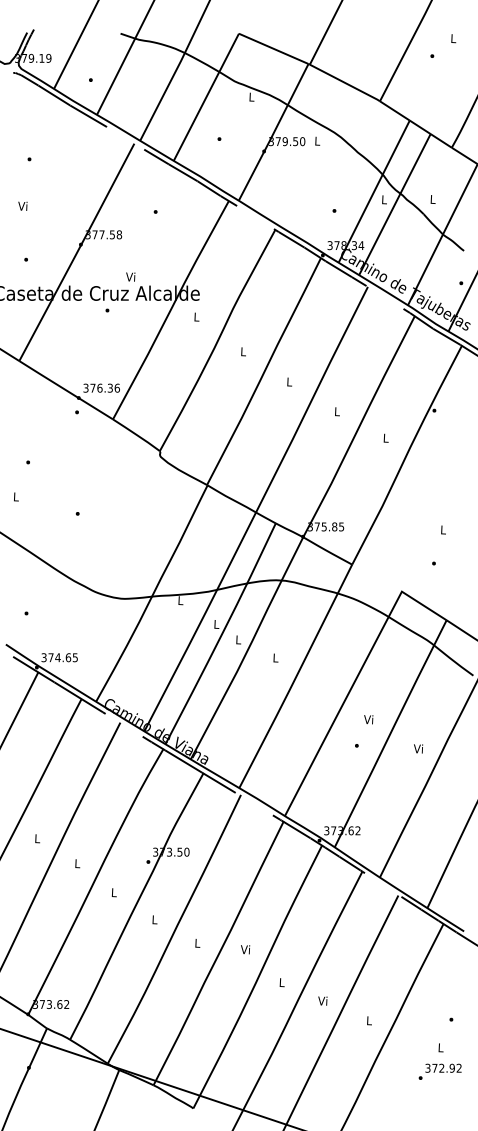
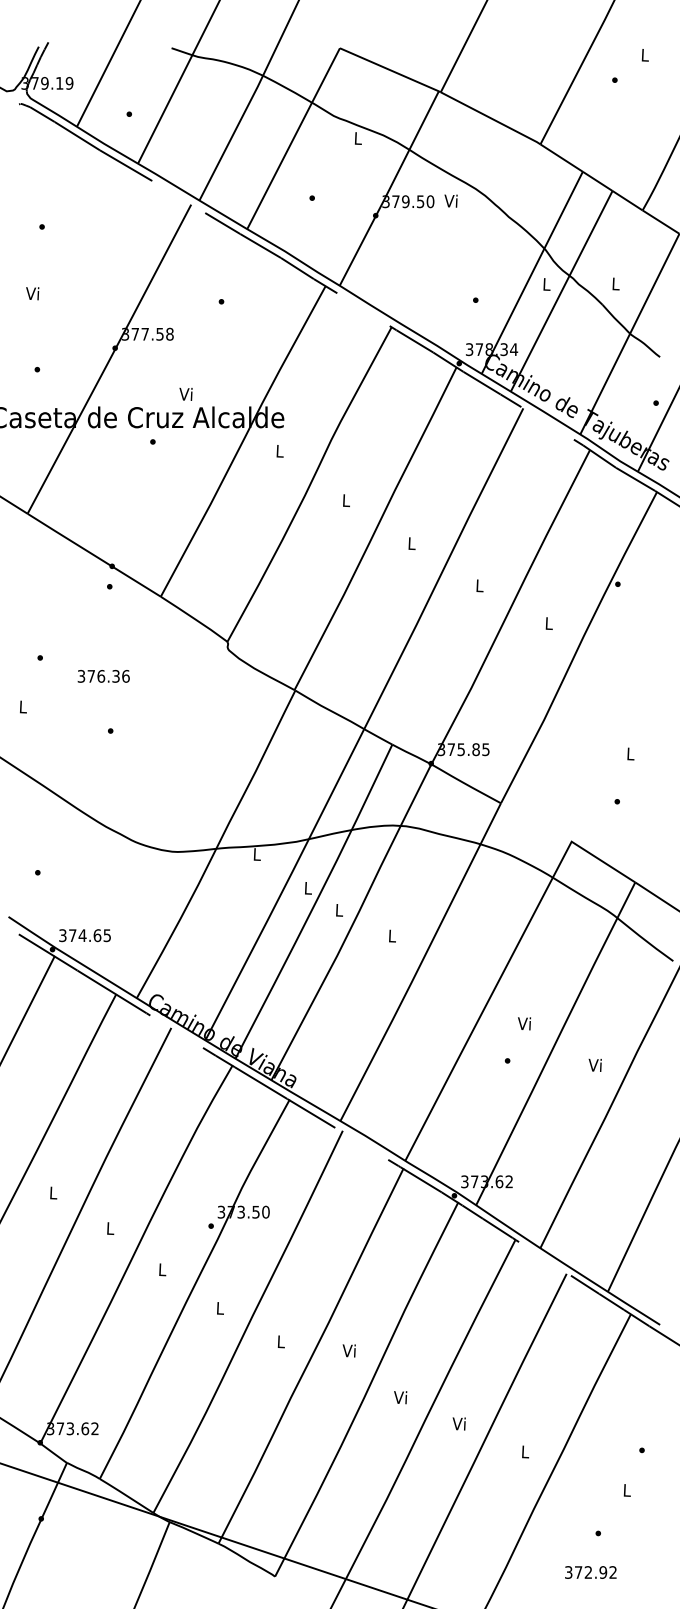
text: (316, 140) -> (450, 200), L -> Vi
text: (101, 388) -> (103, 676), moved
text: (281, 982) -> (400, 1397), L -> Vi
text: (443, 1068) -> (590, 1572), moved

